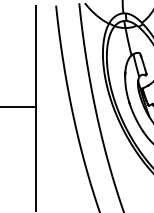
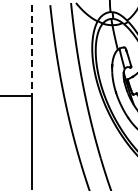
line: (36, 57) -> (32, 51), solid -> dashed

